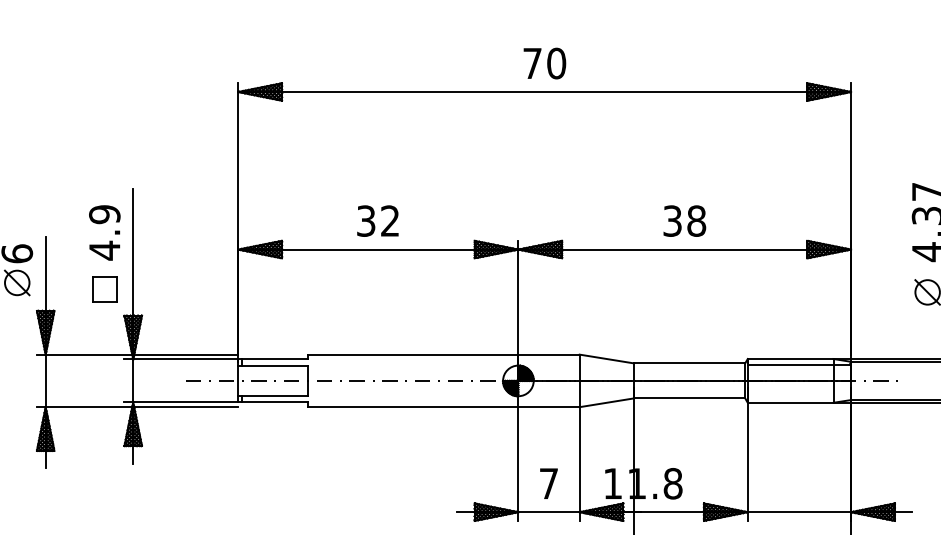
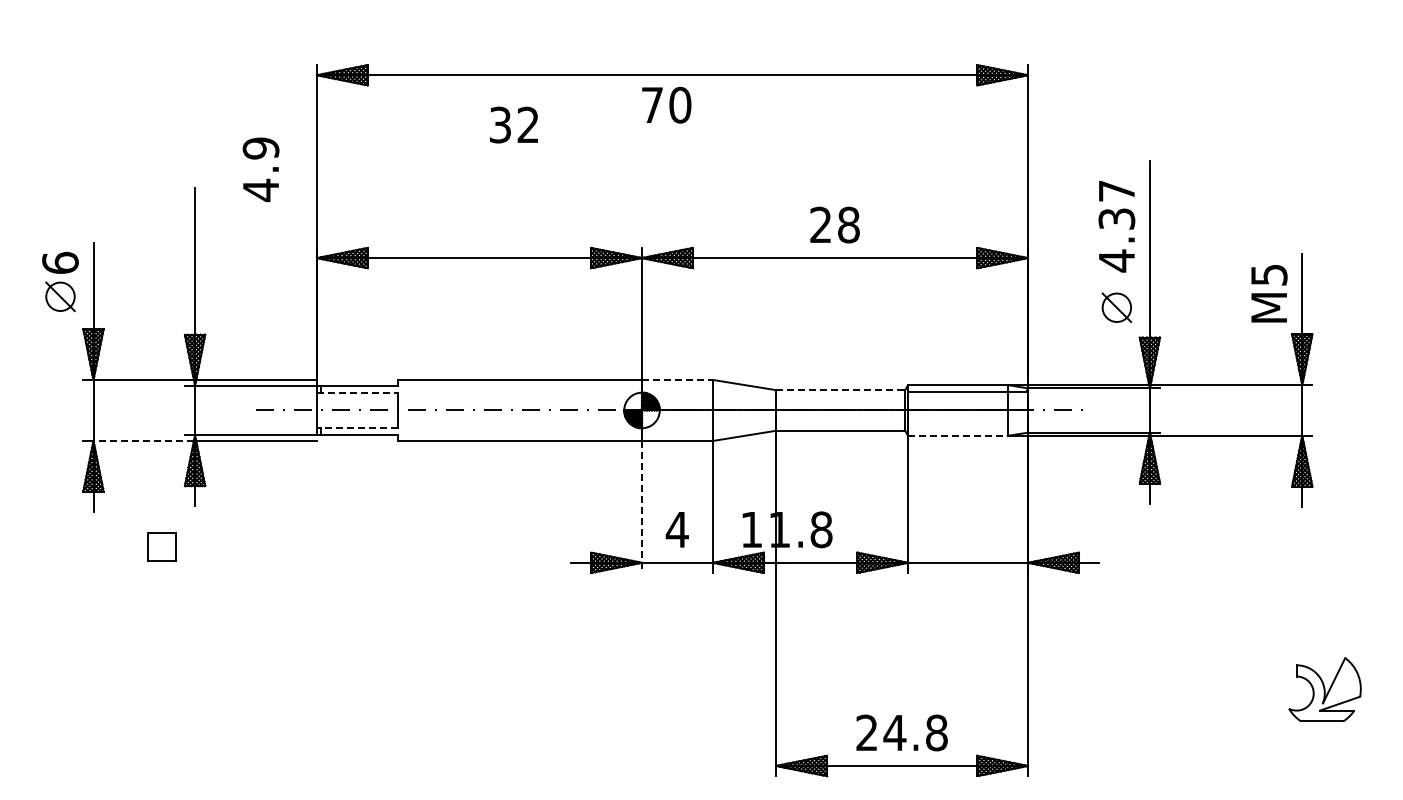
text: (544, 62) -> (666, 104), moved
text: (377, 220) -> (513, 124), moved
text: (672, 220) -> (820, 224), 38 -> 28
text: (104, 232) -> (260, 169), moved
part: (104, 288) -> (161, 546), moved
line: (548, 354) -> (677, 379), solid -> dashed
line: (689, 363) -> (840, 390), solid -> dashed
line: (273, 365) -> (357, 392), solid -> dashed
line: (273, 396) -> (357, 428), solid -> dashed
line: (790, 402) -> (957, 435), solid -> dashed
line: (88, 406) -> (143, 440), solid -> dashed
line: (518, 464) -> (642, 507), solid -> dashed
text: (548, 483) -> (676, 529), 7 -> 4

